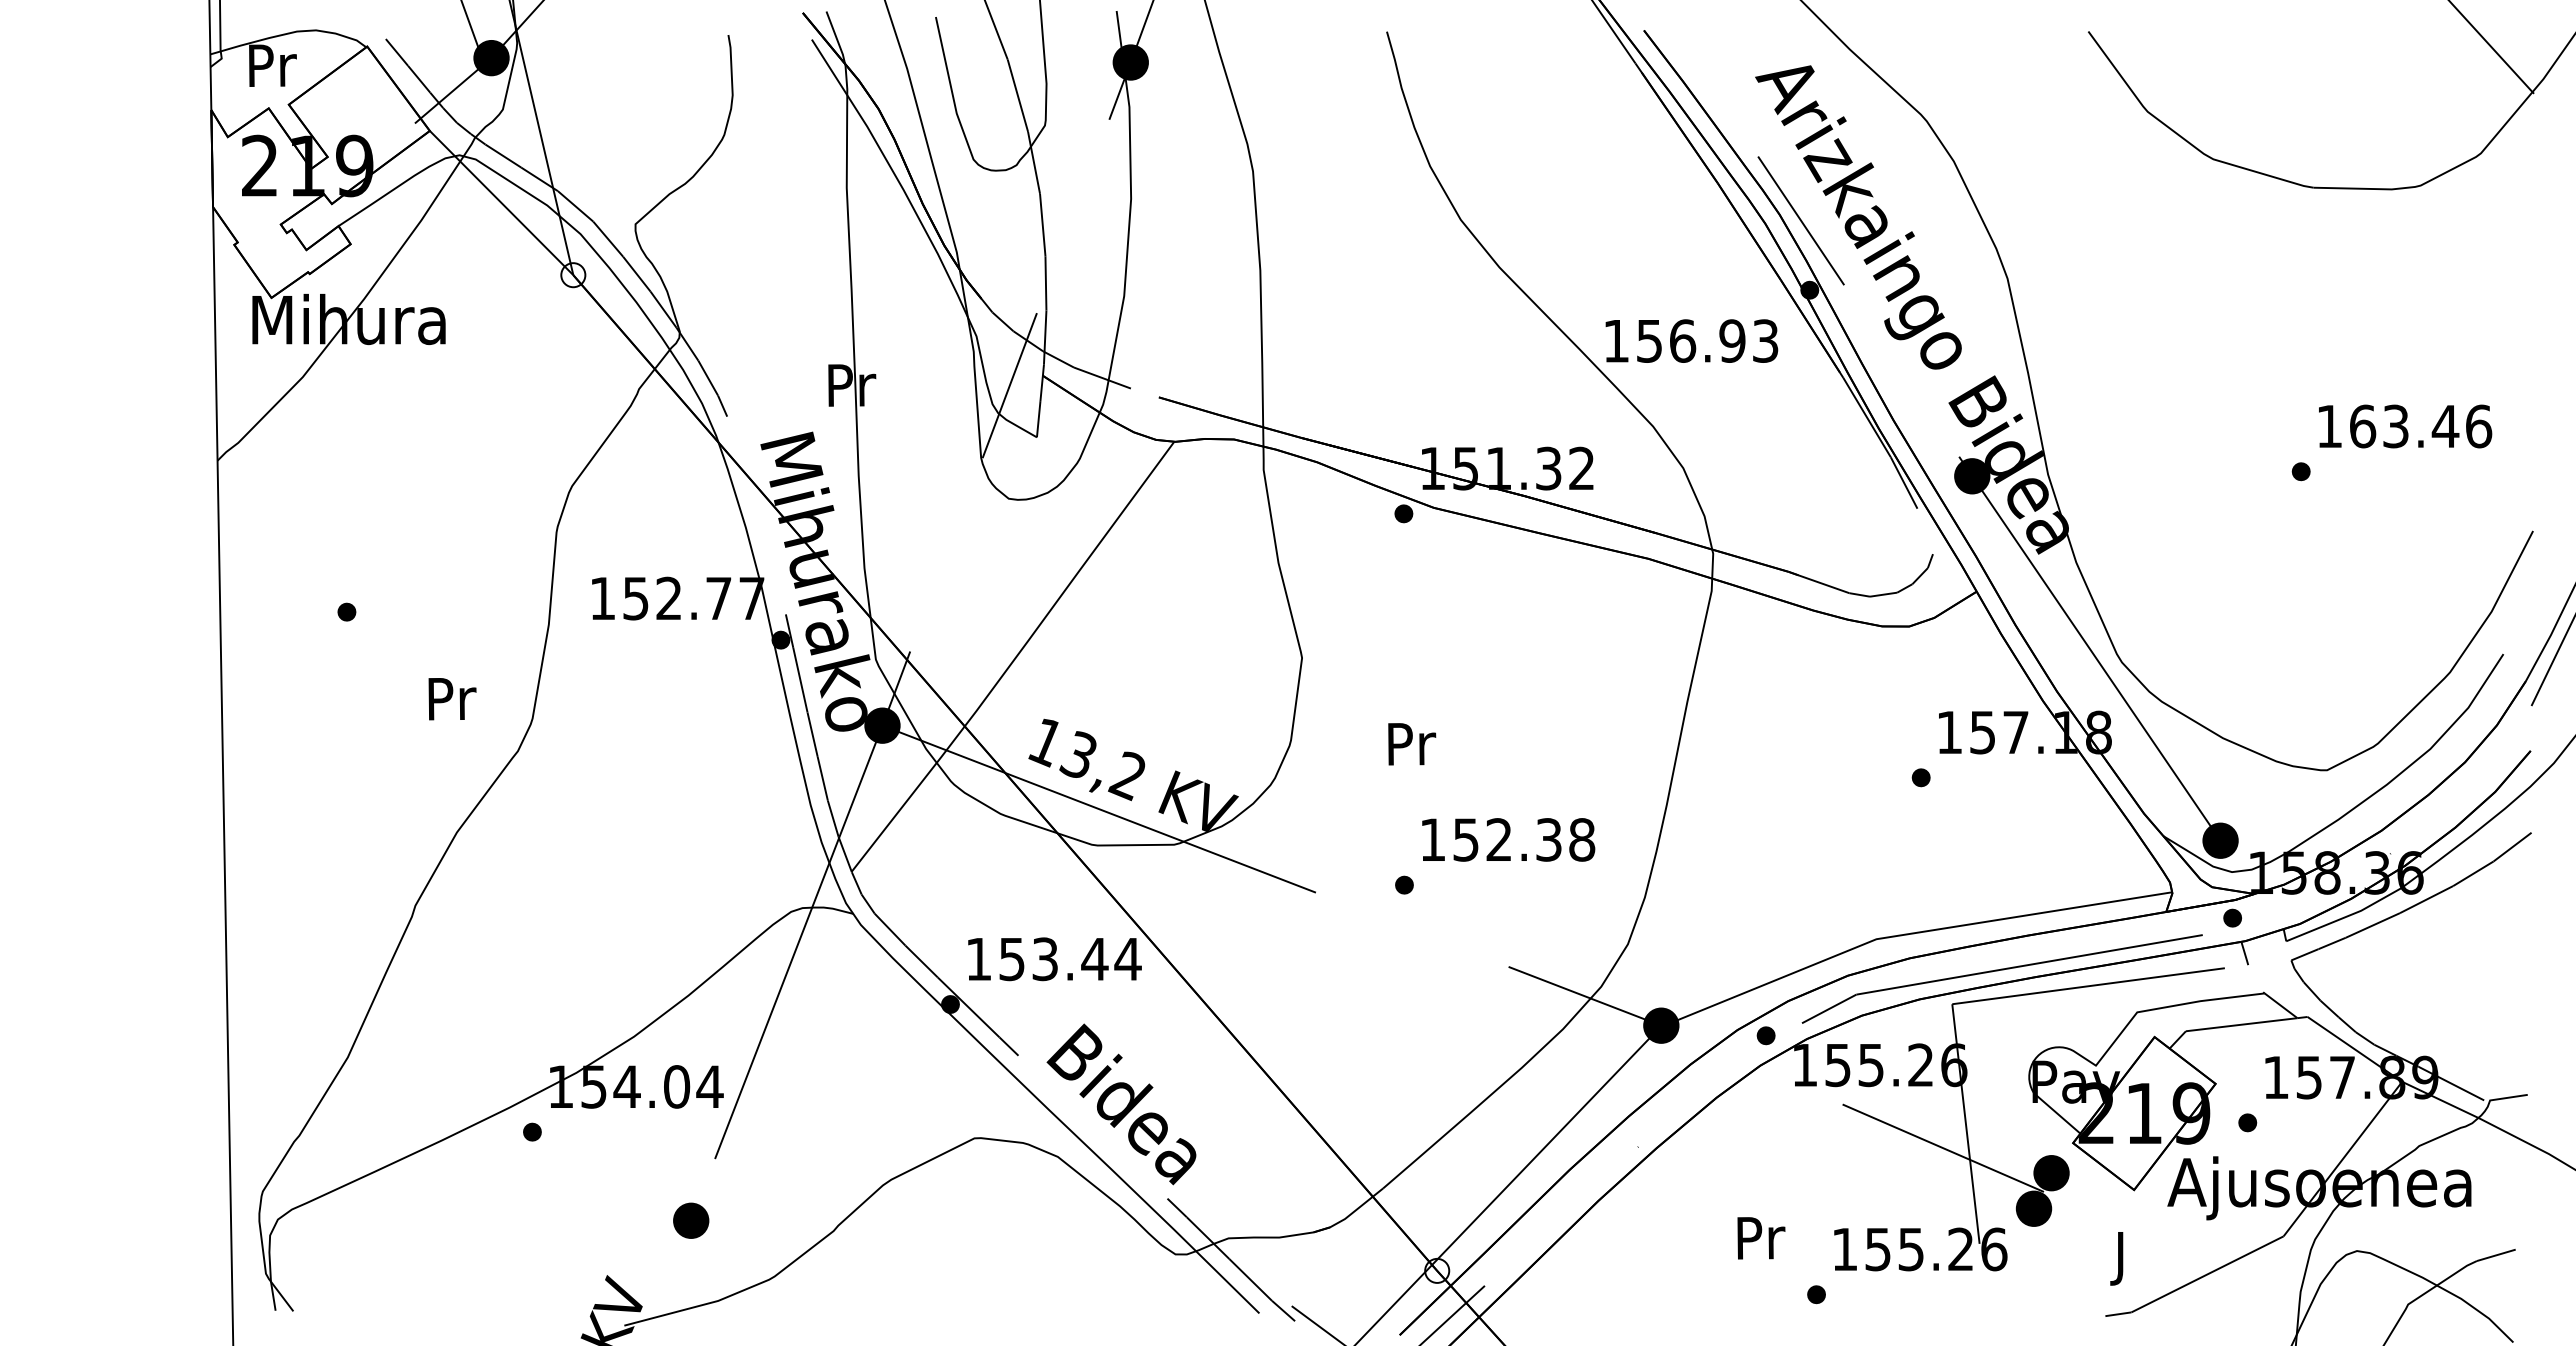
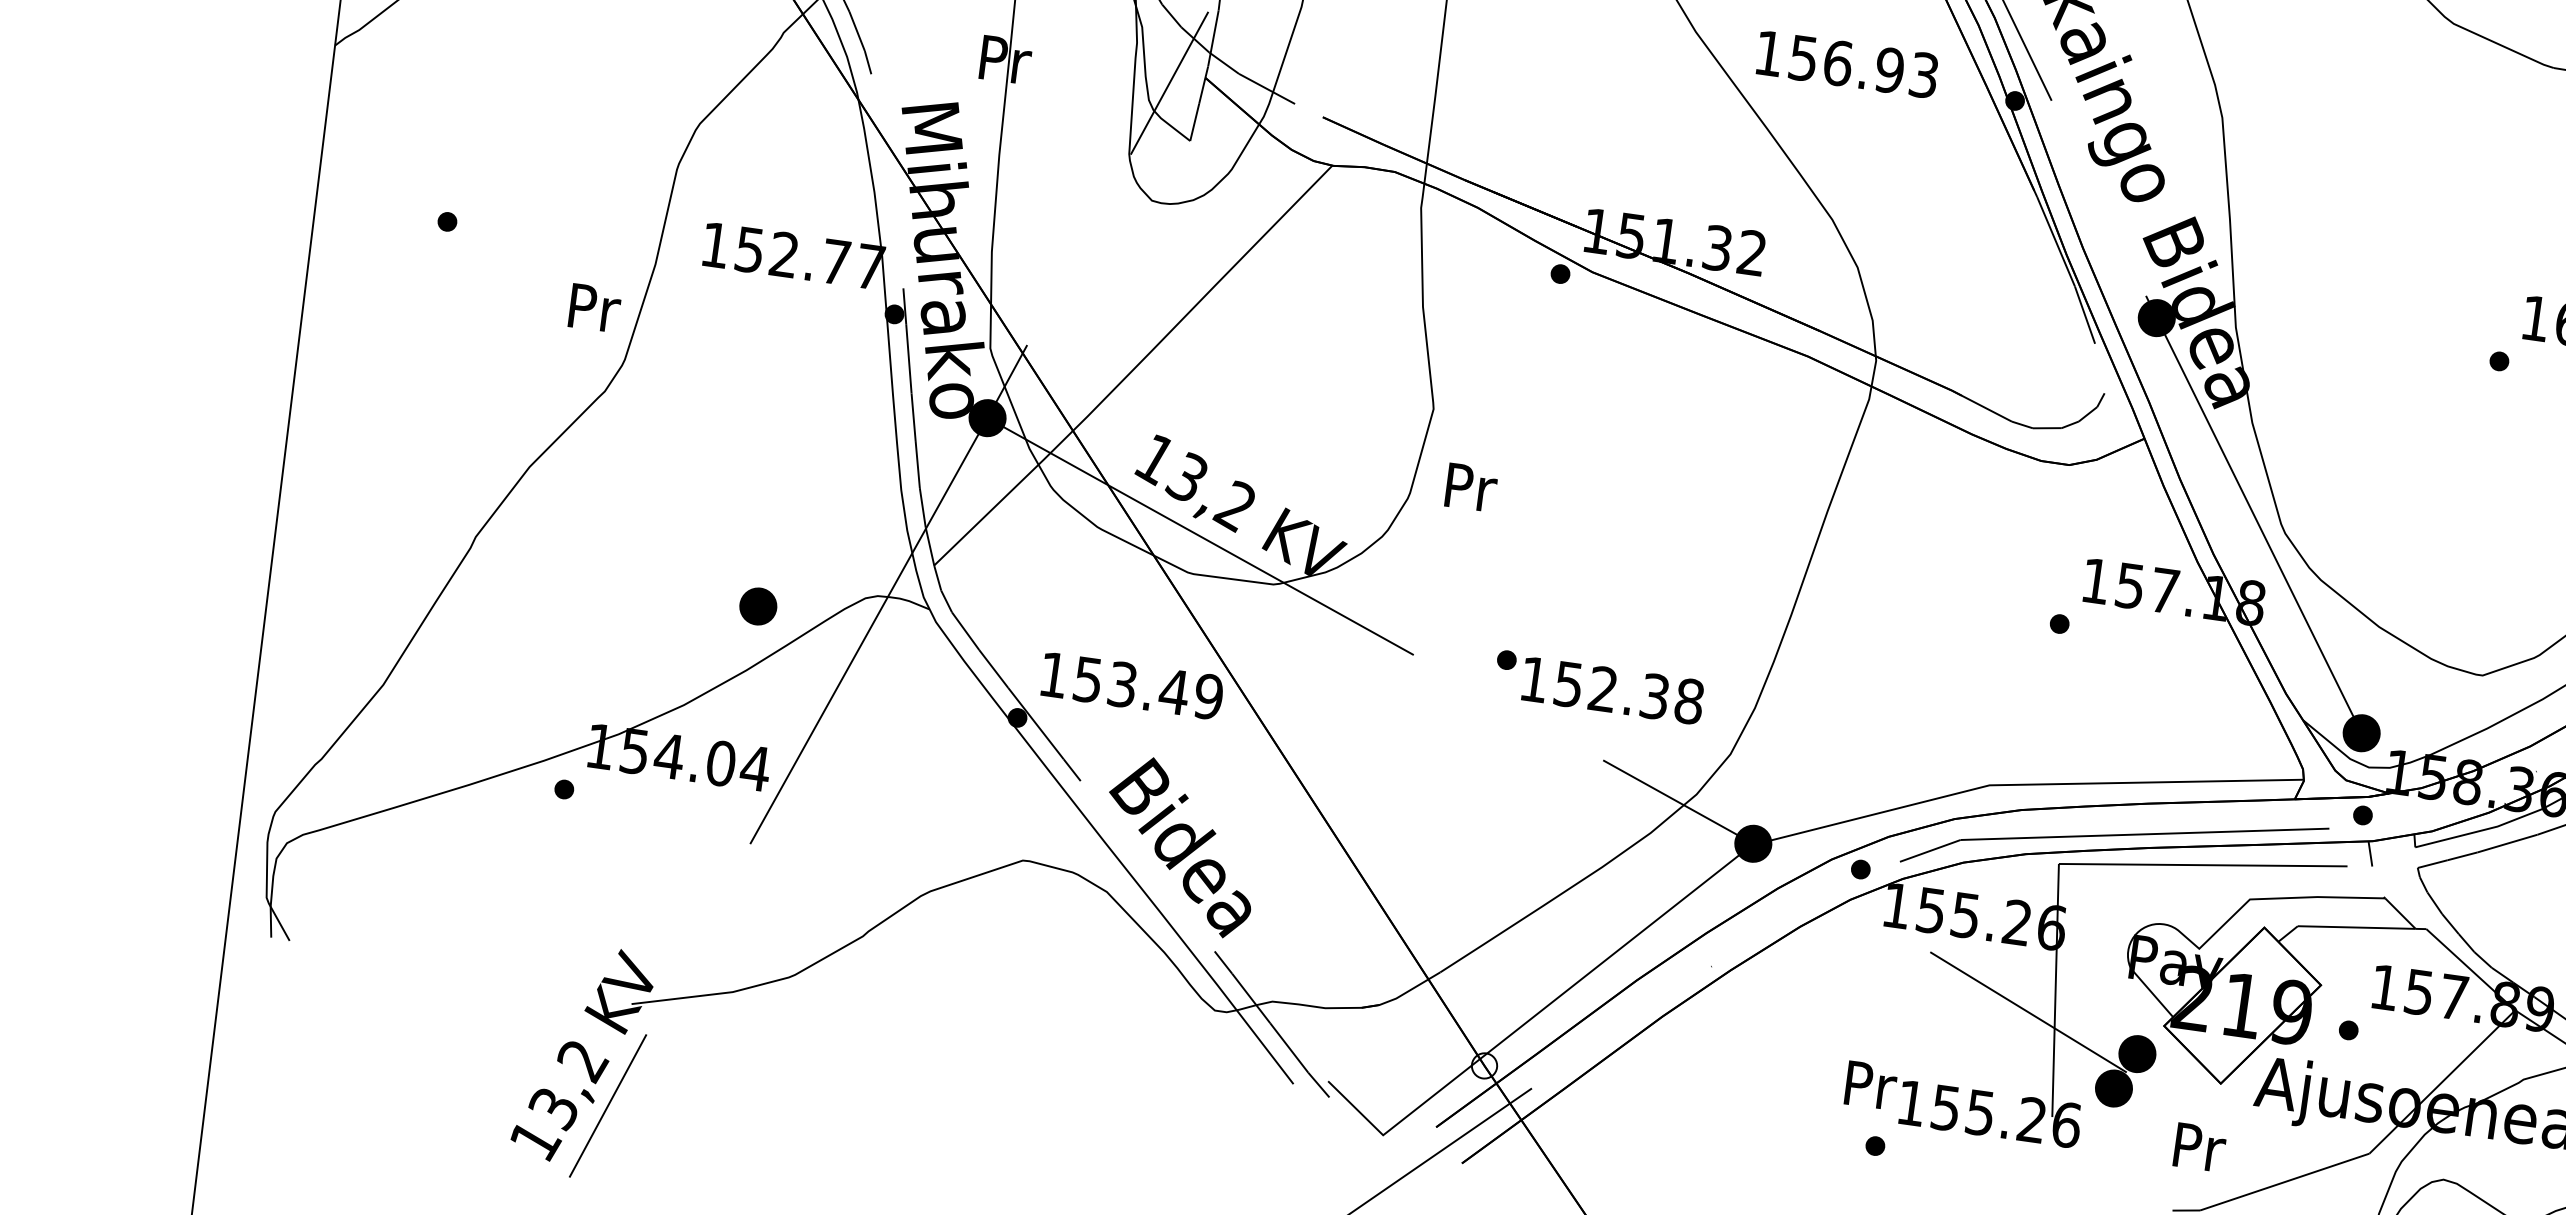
text: (1691, 340) -> (1847, 63), moved
text: (452, 699) -> (594, 308), moved
text: (1412, 744) -> (1471, 488), moved
text: (1508, 839) -> (1612, 690), moved
text: (1127, 959) -> (1208, 696), 153.44 -> 153.49
part: (691, 1220) -> (758, 606), moved
text: (1761, 1238) -> (1871, 1085), moved
text: (2122, 1258) -> (2198, 1153), J -> Pr

